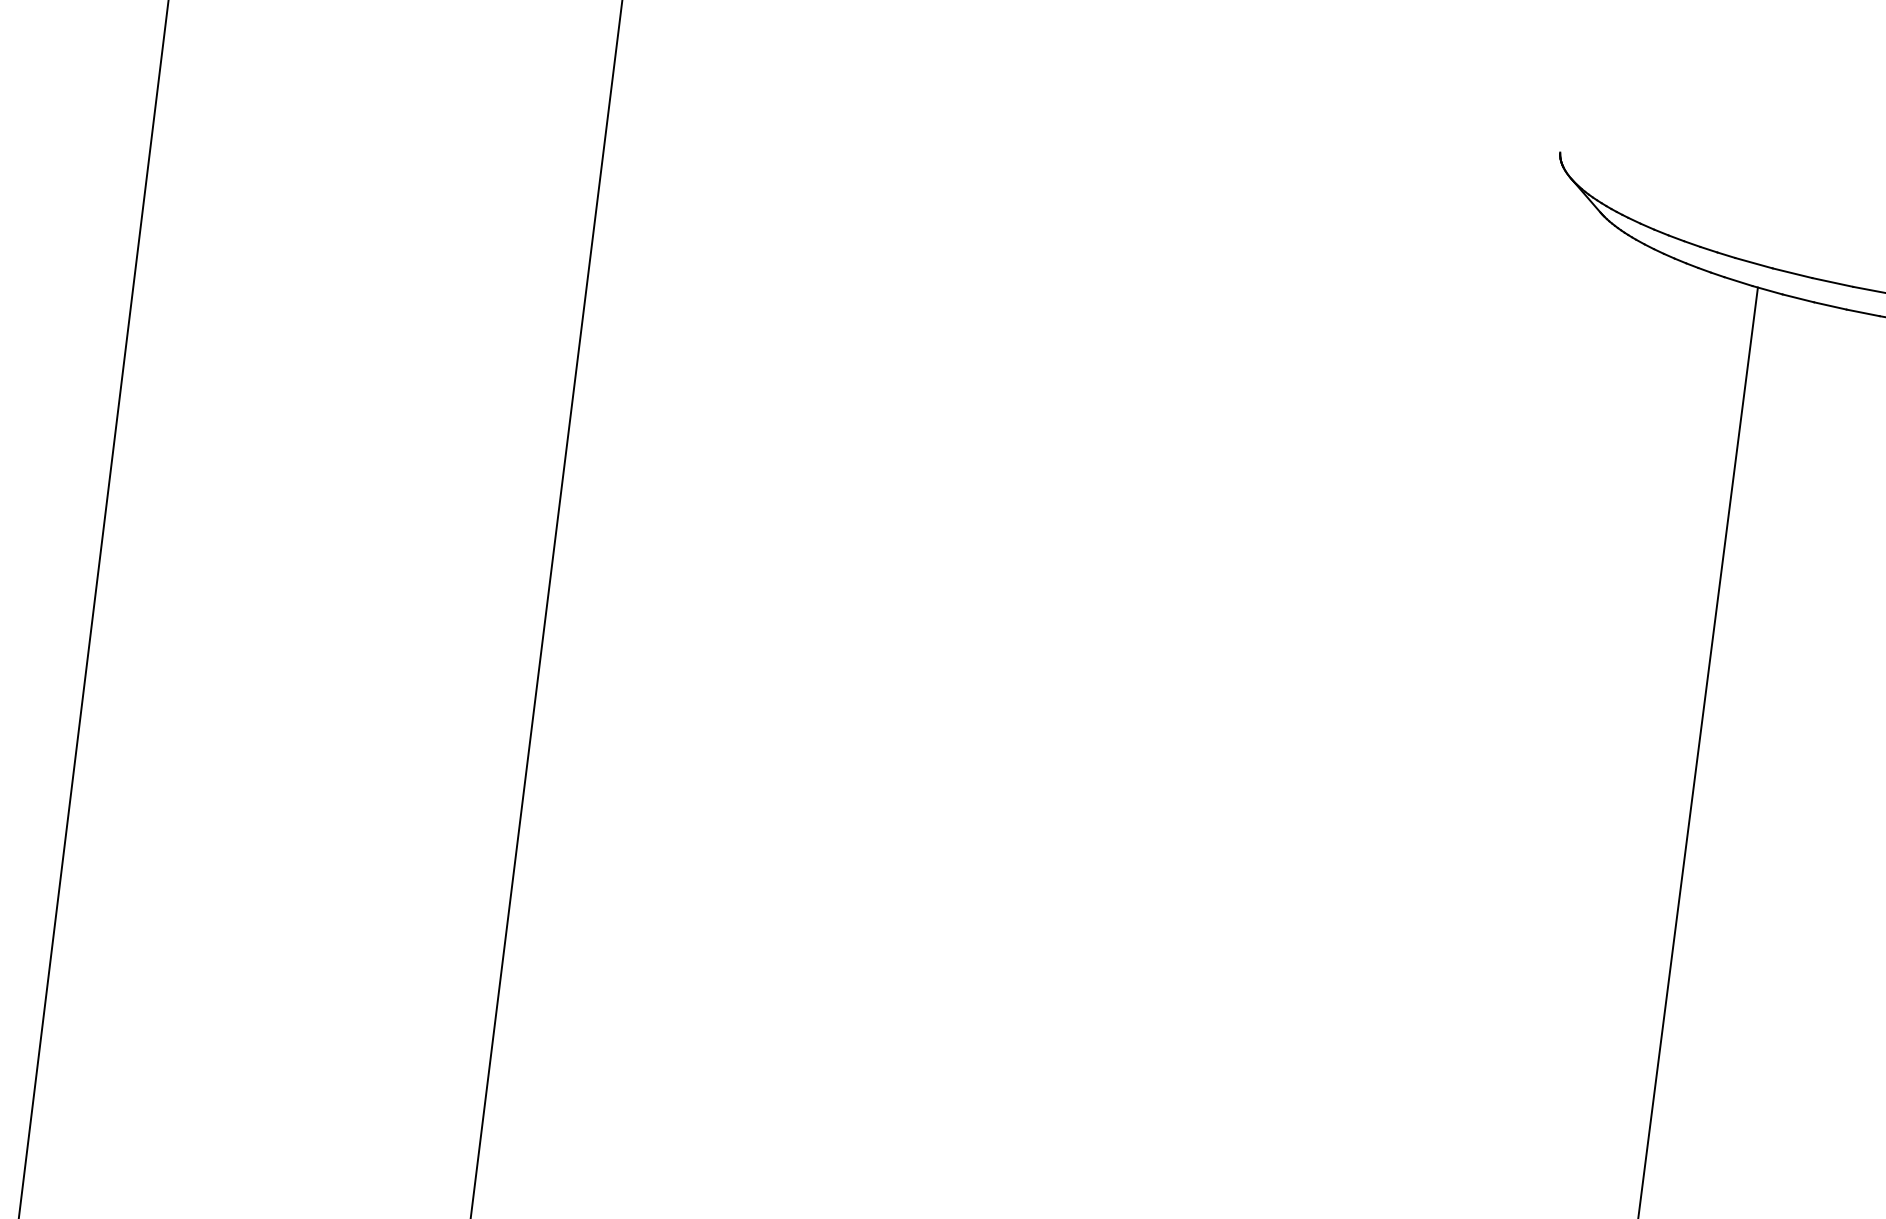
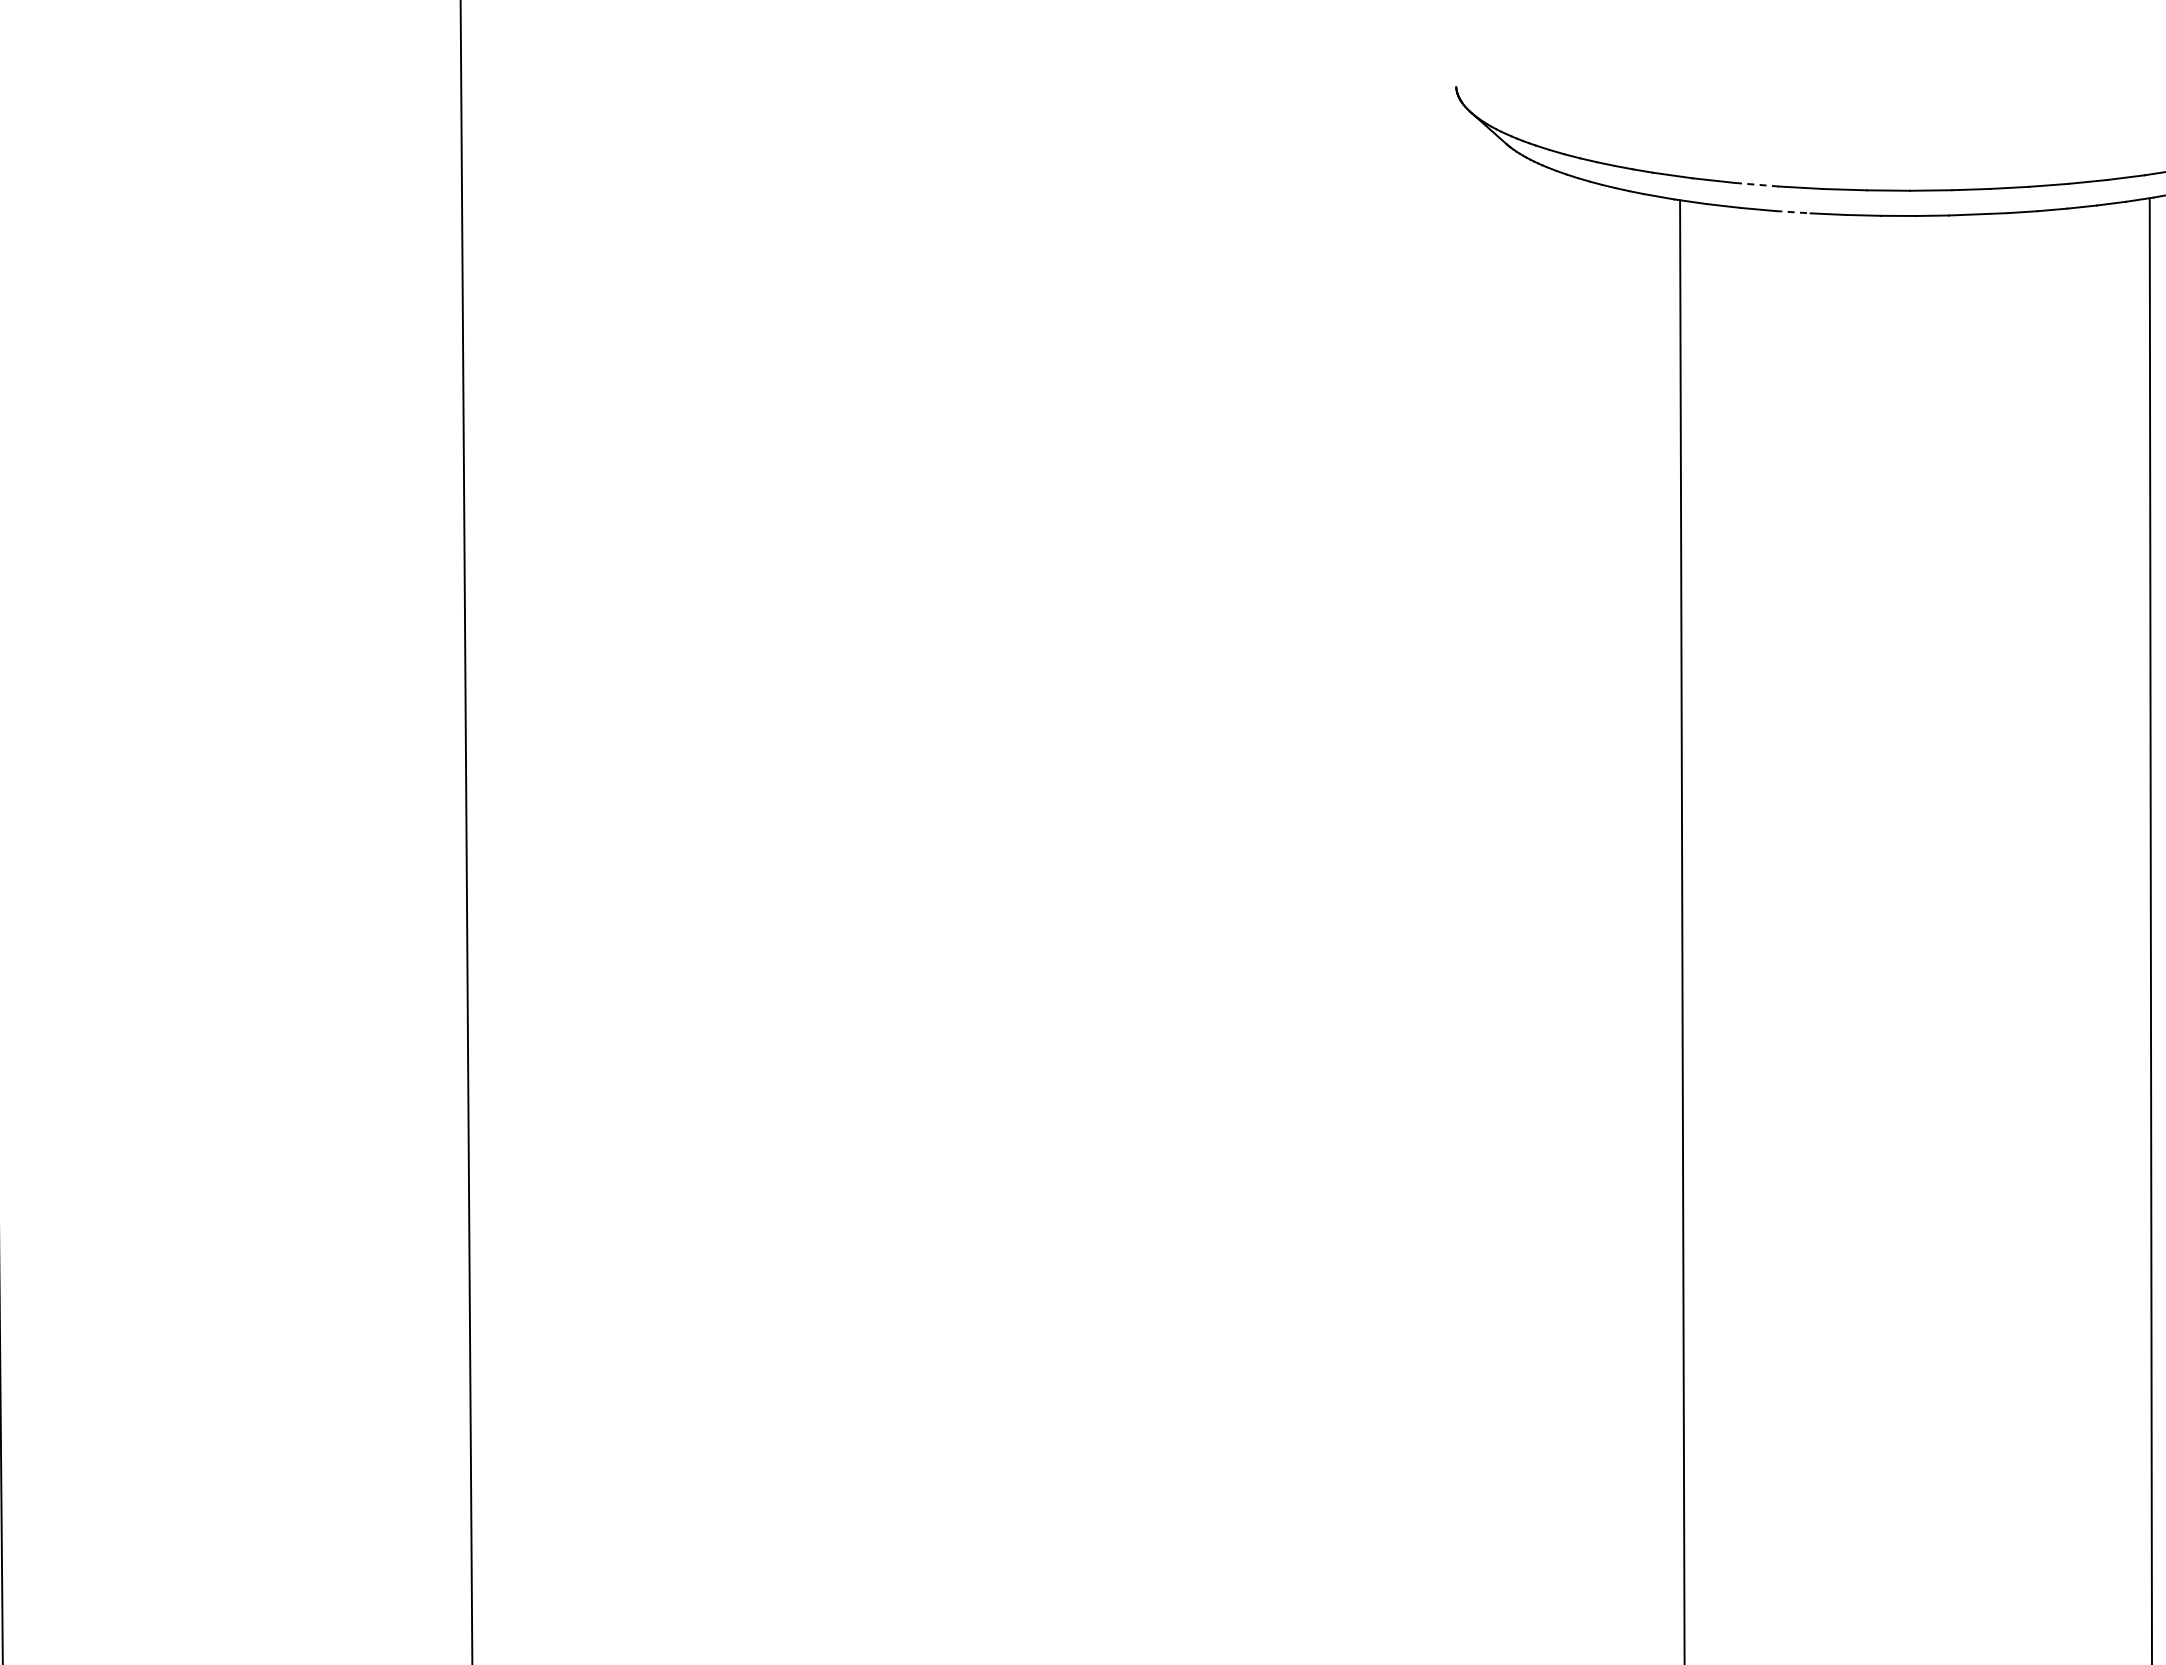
line: (1833, 282) -> (1757, 184), solid -> dashed
line: (1862, 313) -> (1792, 212), solid -> dashed

